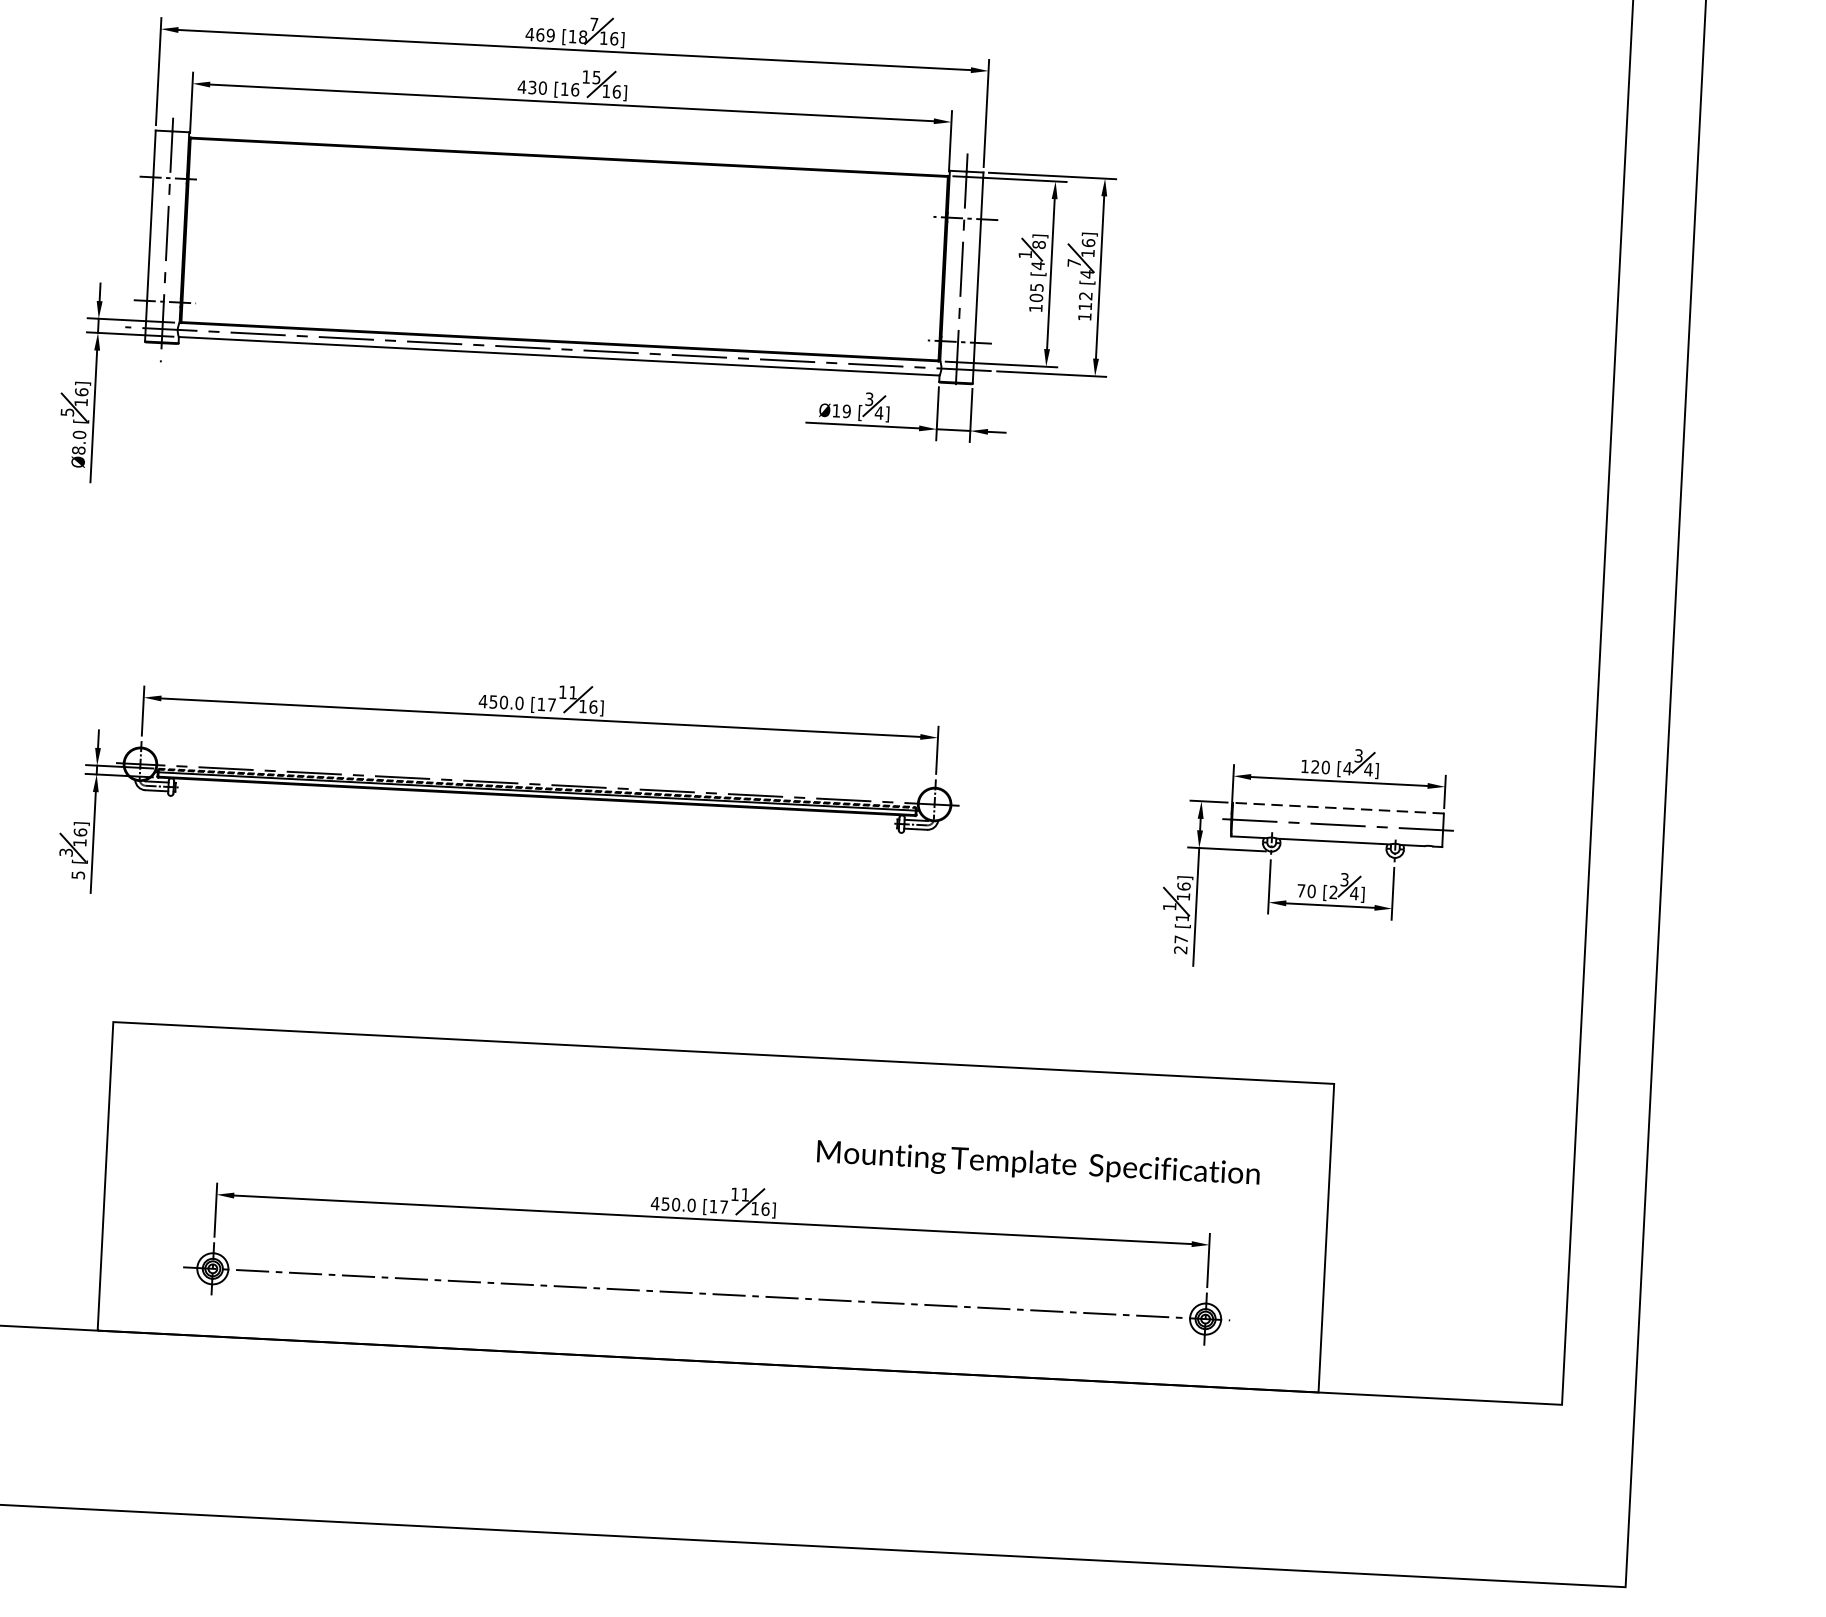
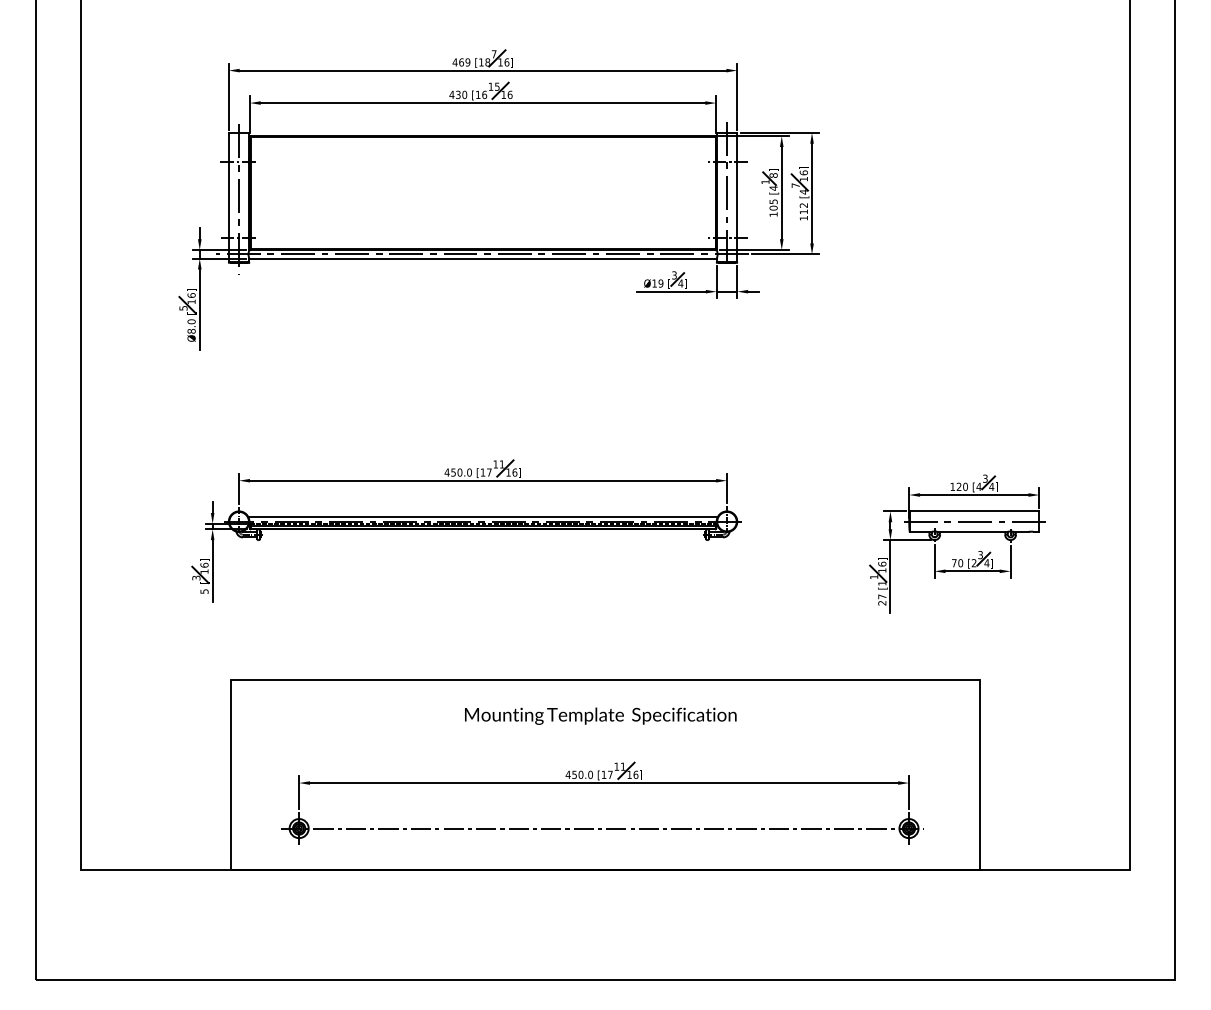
line: (536, 777) -> (482, 517), added
line: (1338, 808) -> (974, 511), dashed -> solid
text: (1038, 1163) -> (600, 715), moved

